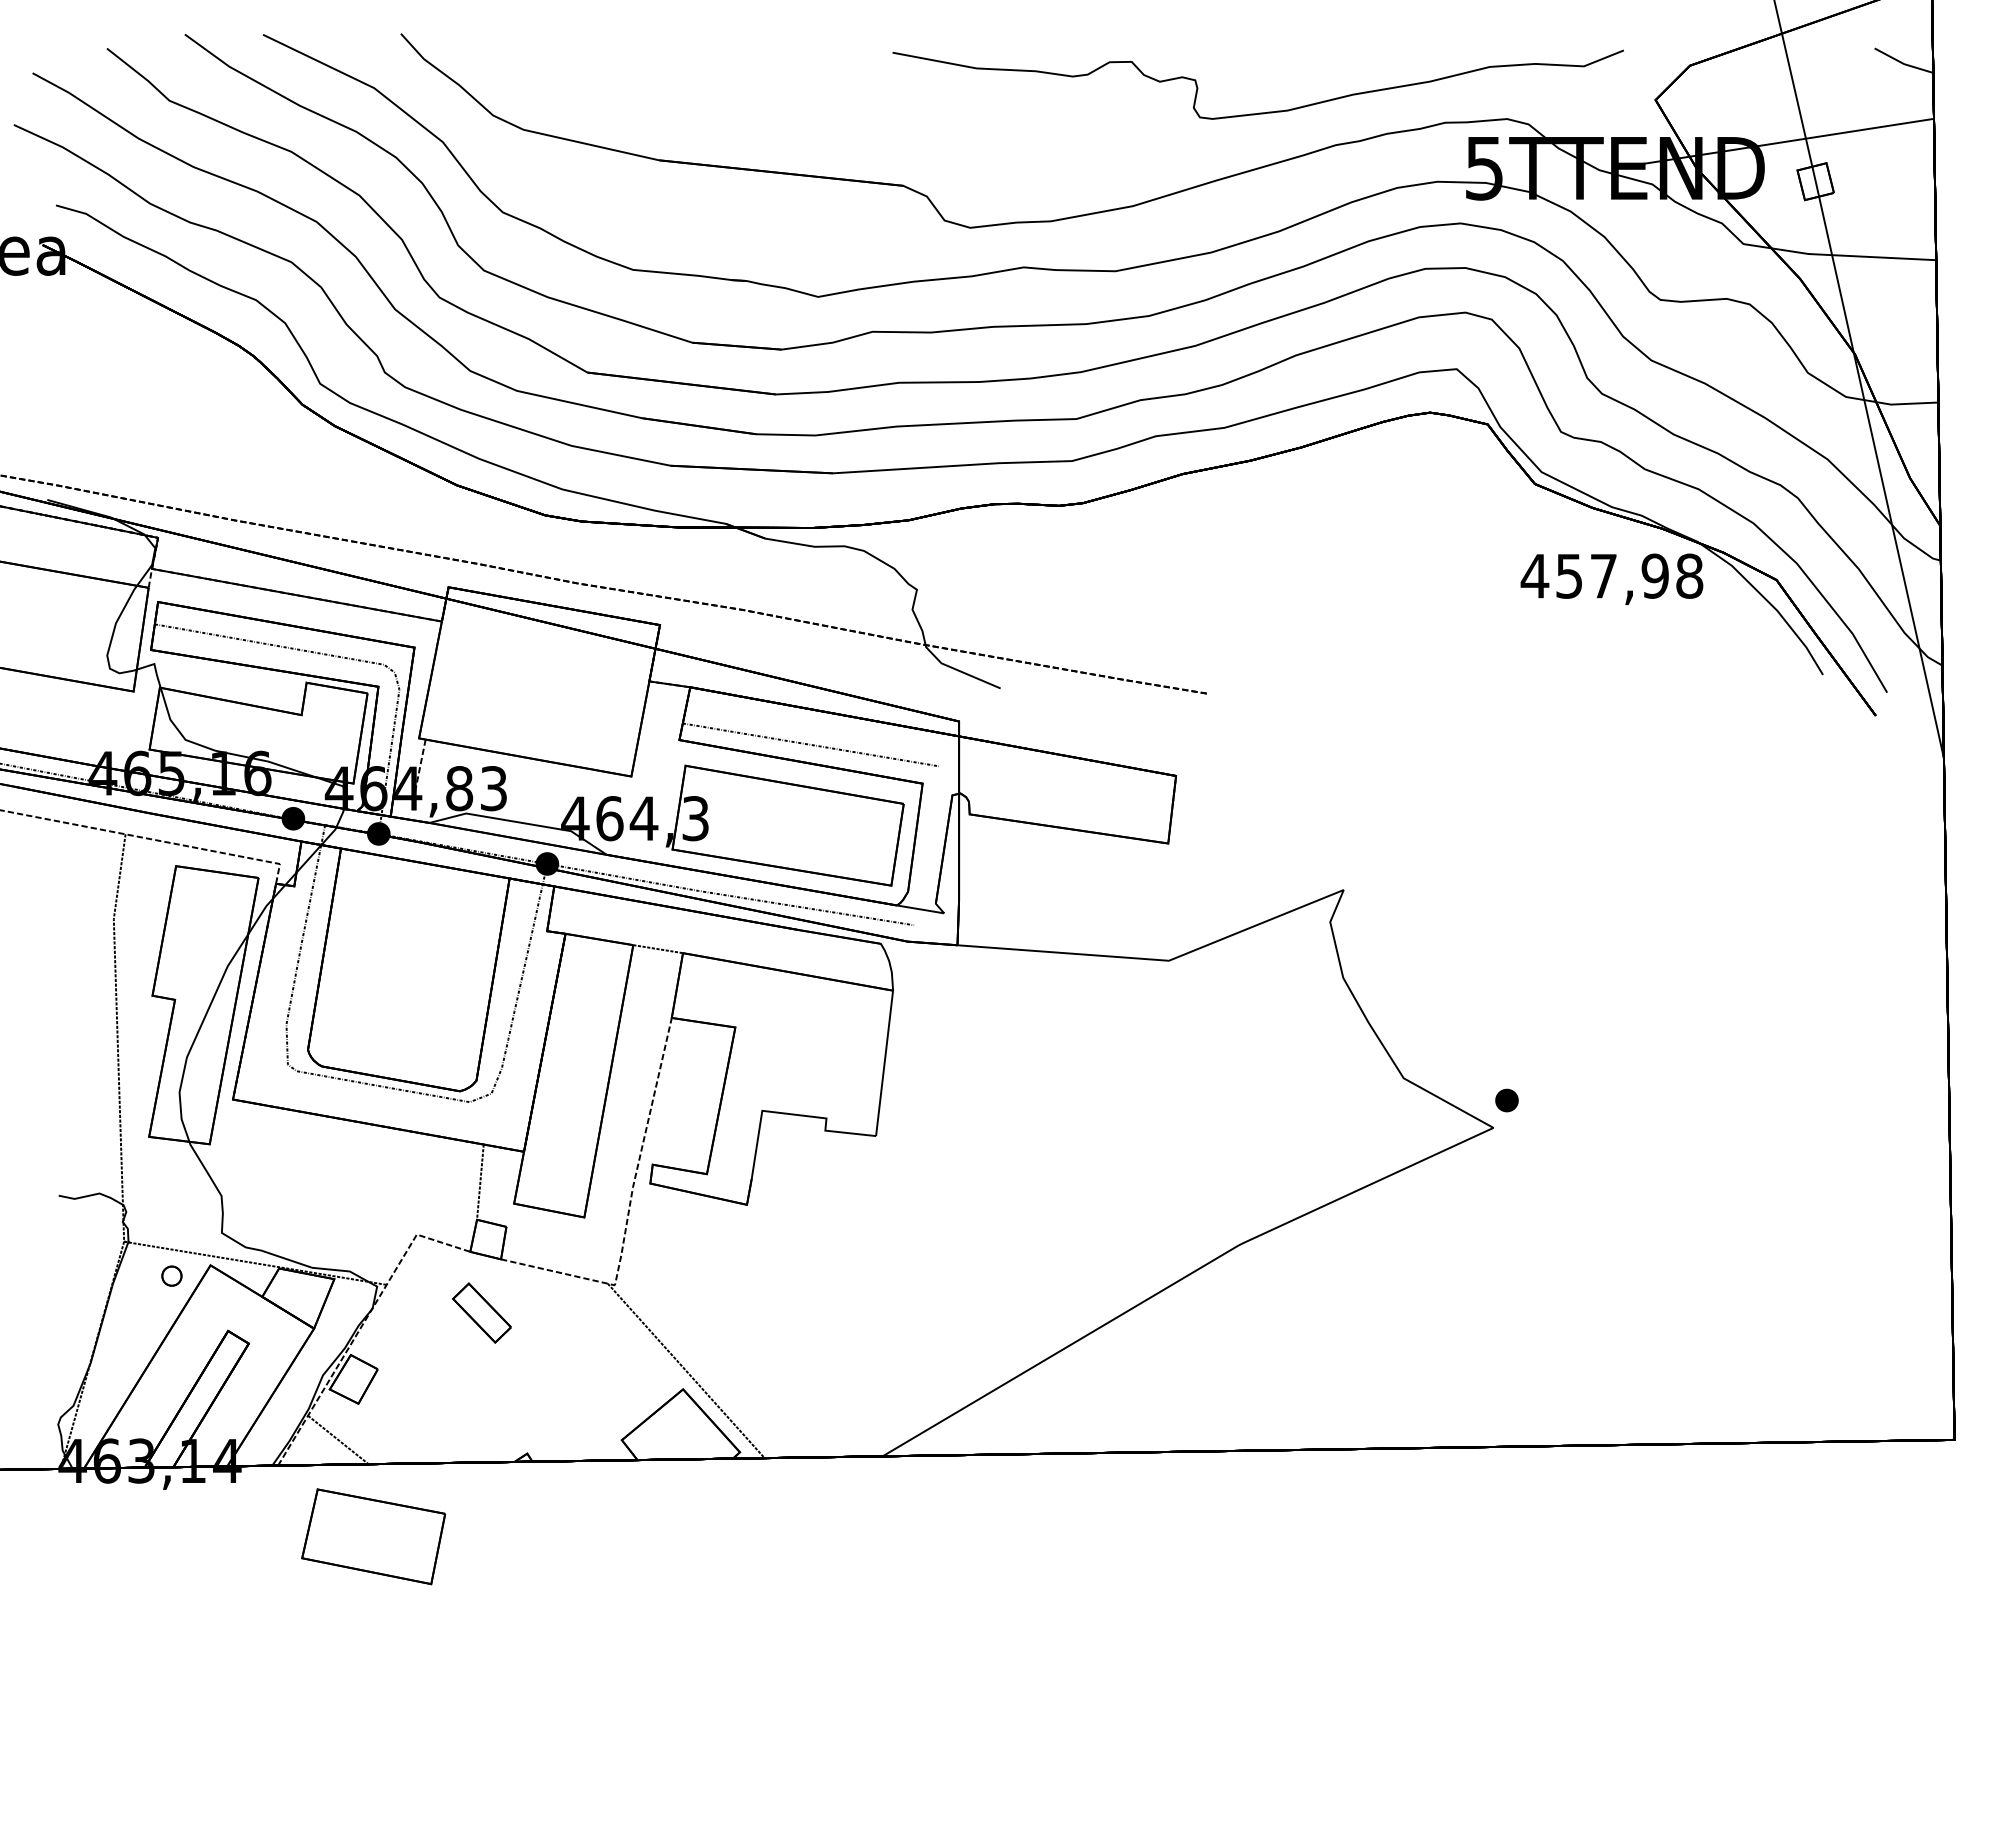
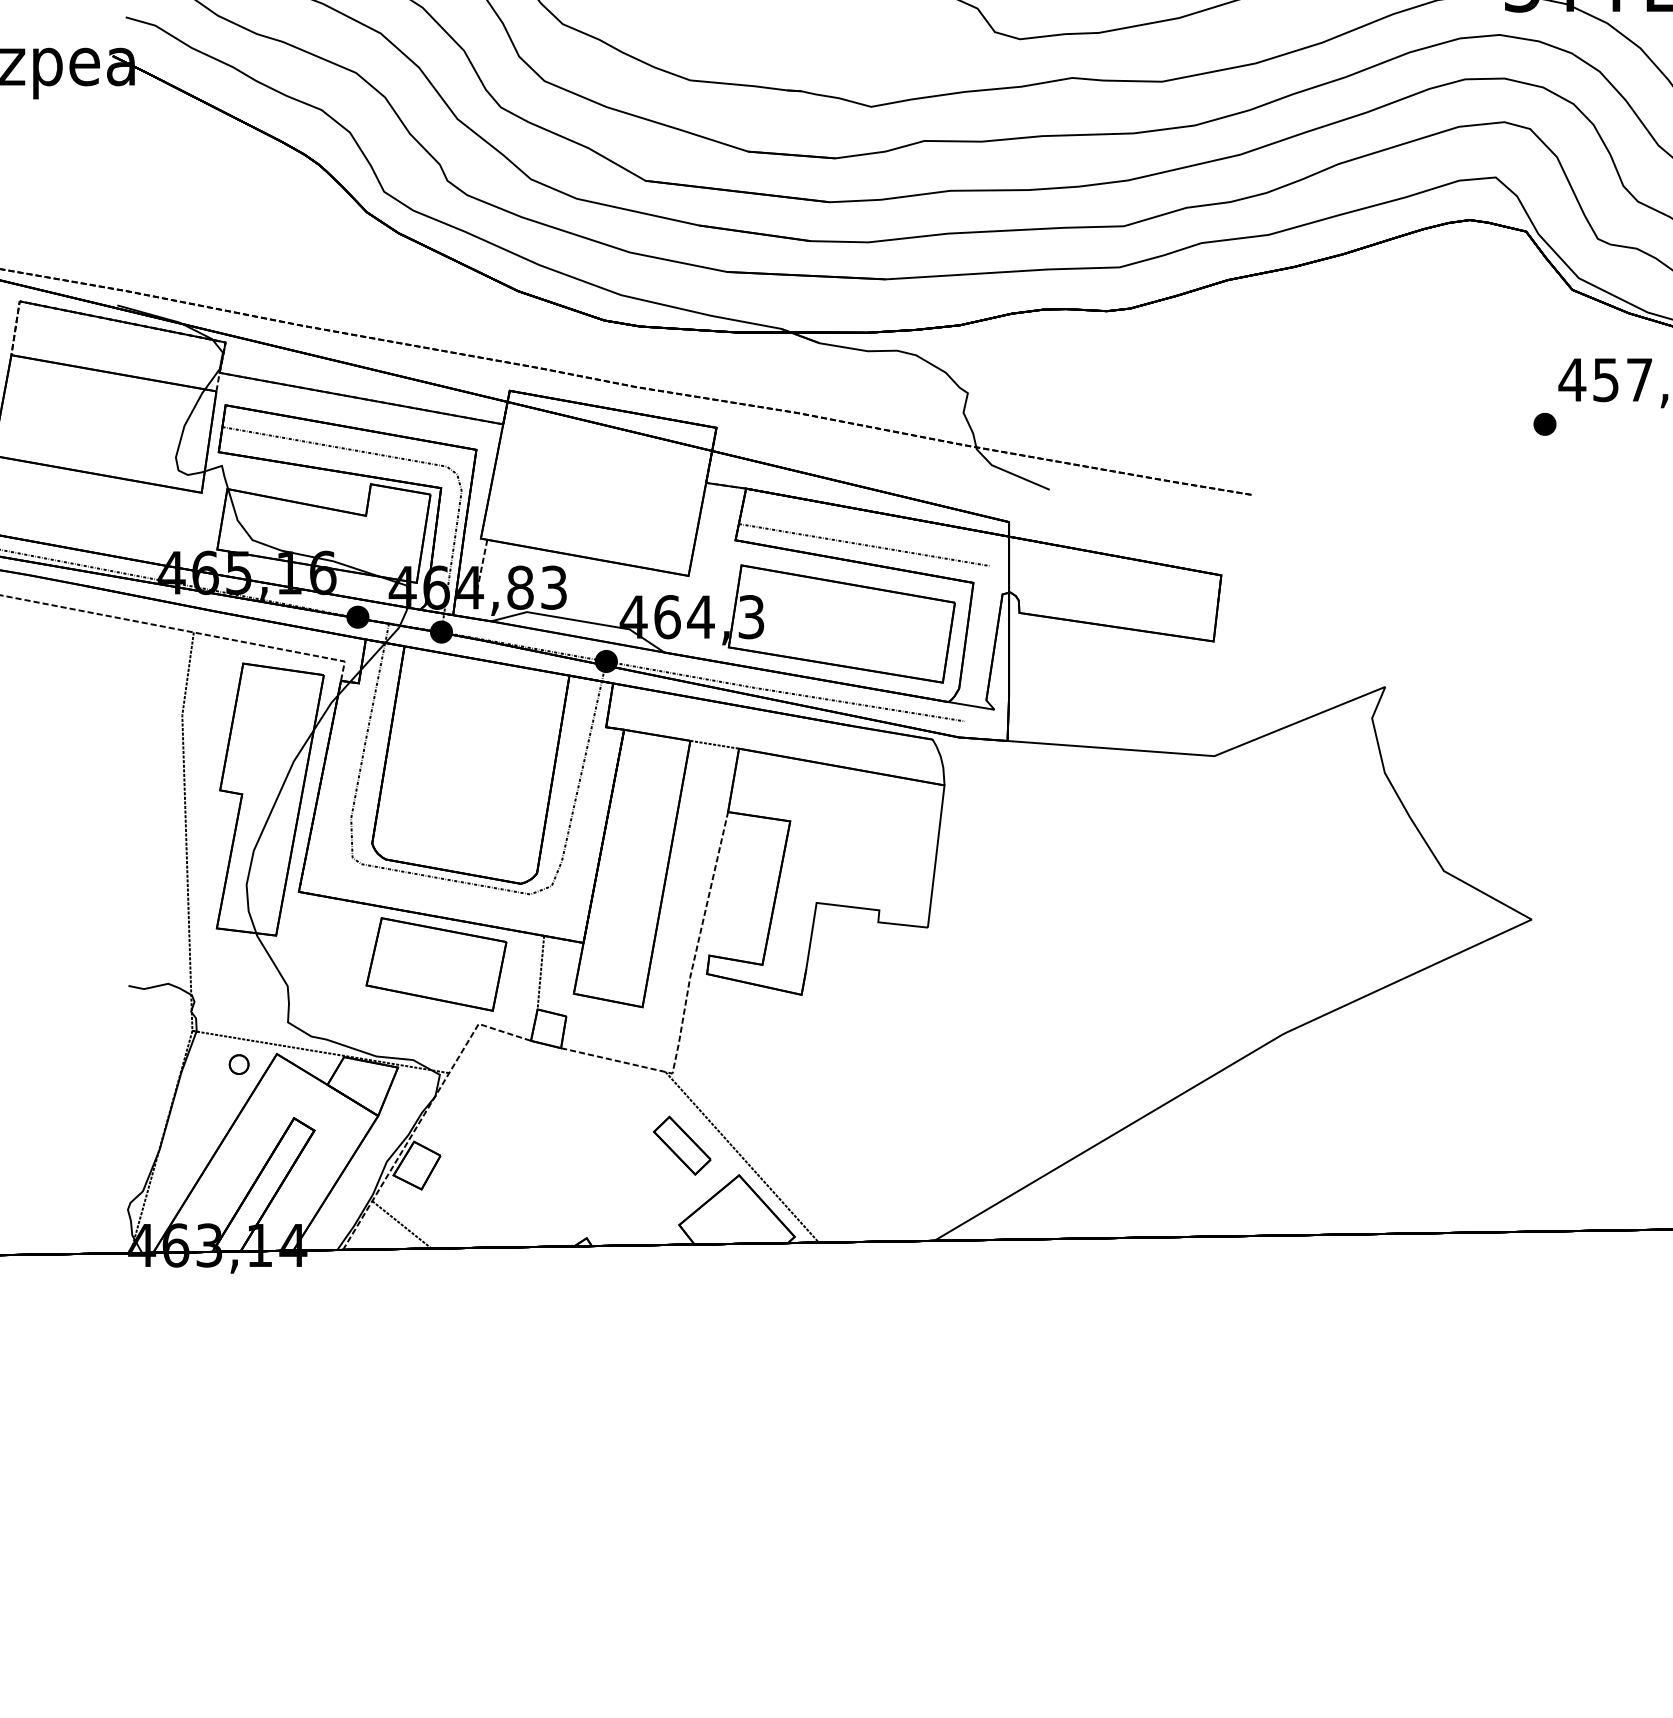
part: (1506, 1100) -> (1544, 424), moved
part: (481, 1312) -> (681, 1145), moved
part: (373, 1536) -> (436, 964), moved

